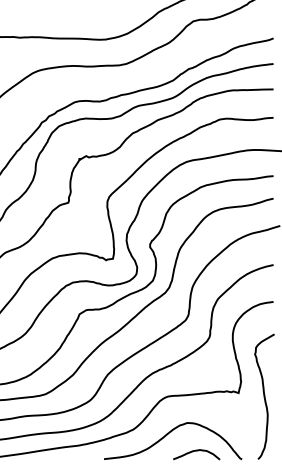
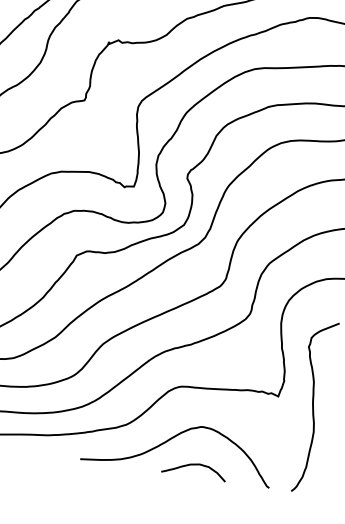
curve: (196, 451) -> (194, 465), moved

